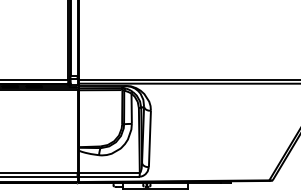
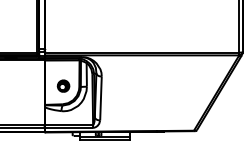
part: (101, 122) -> (63, 85), added

